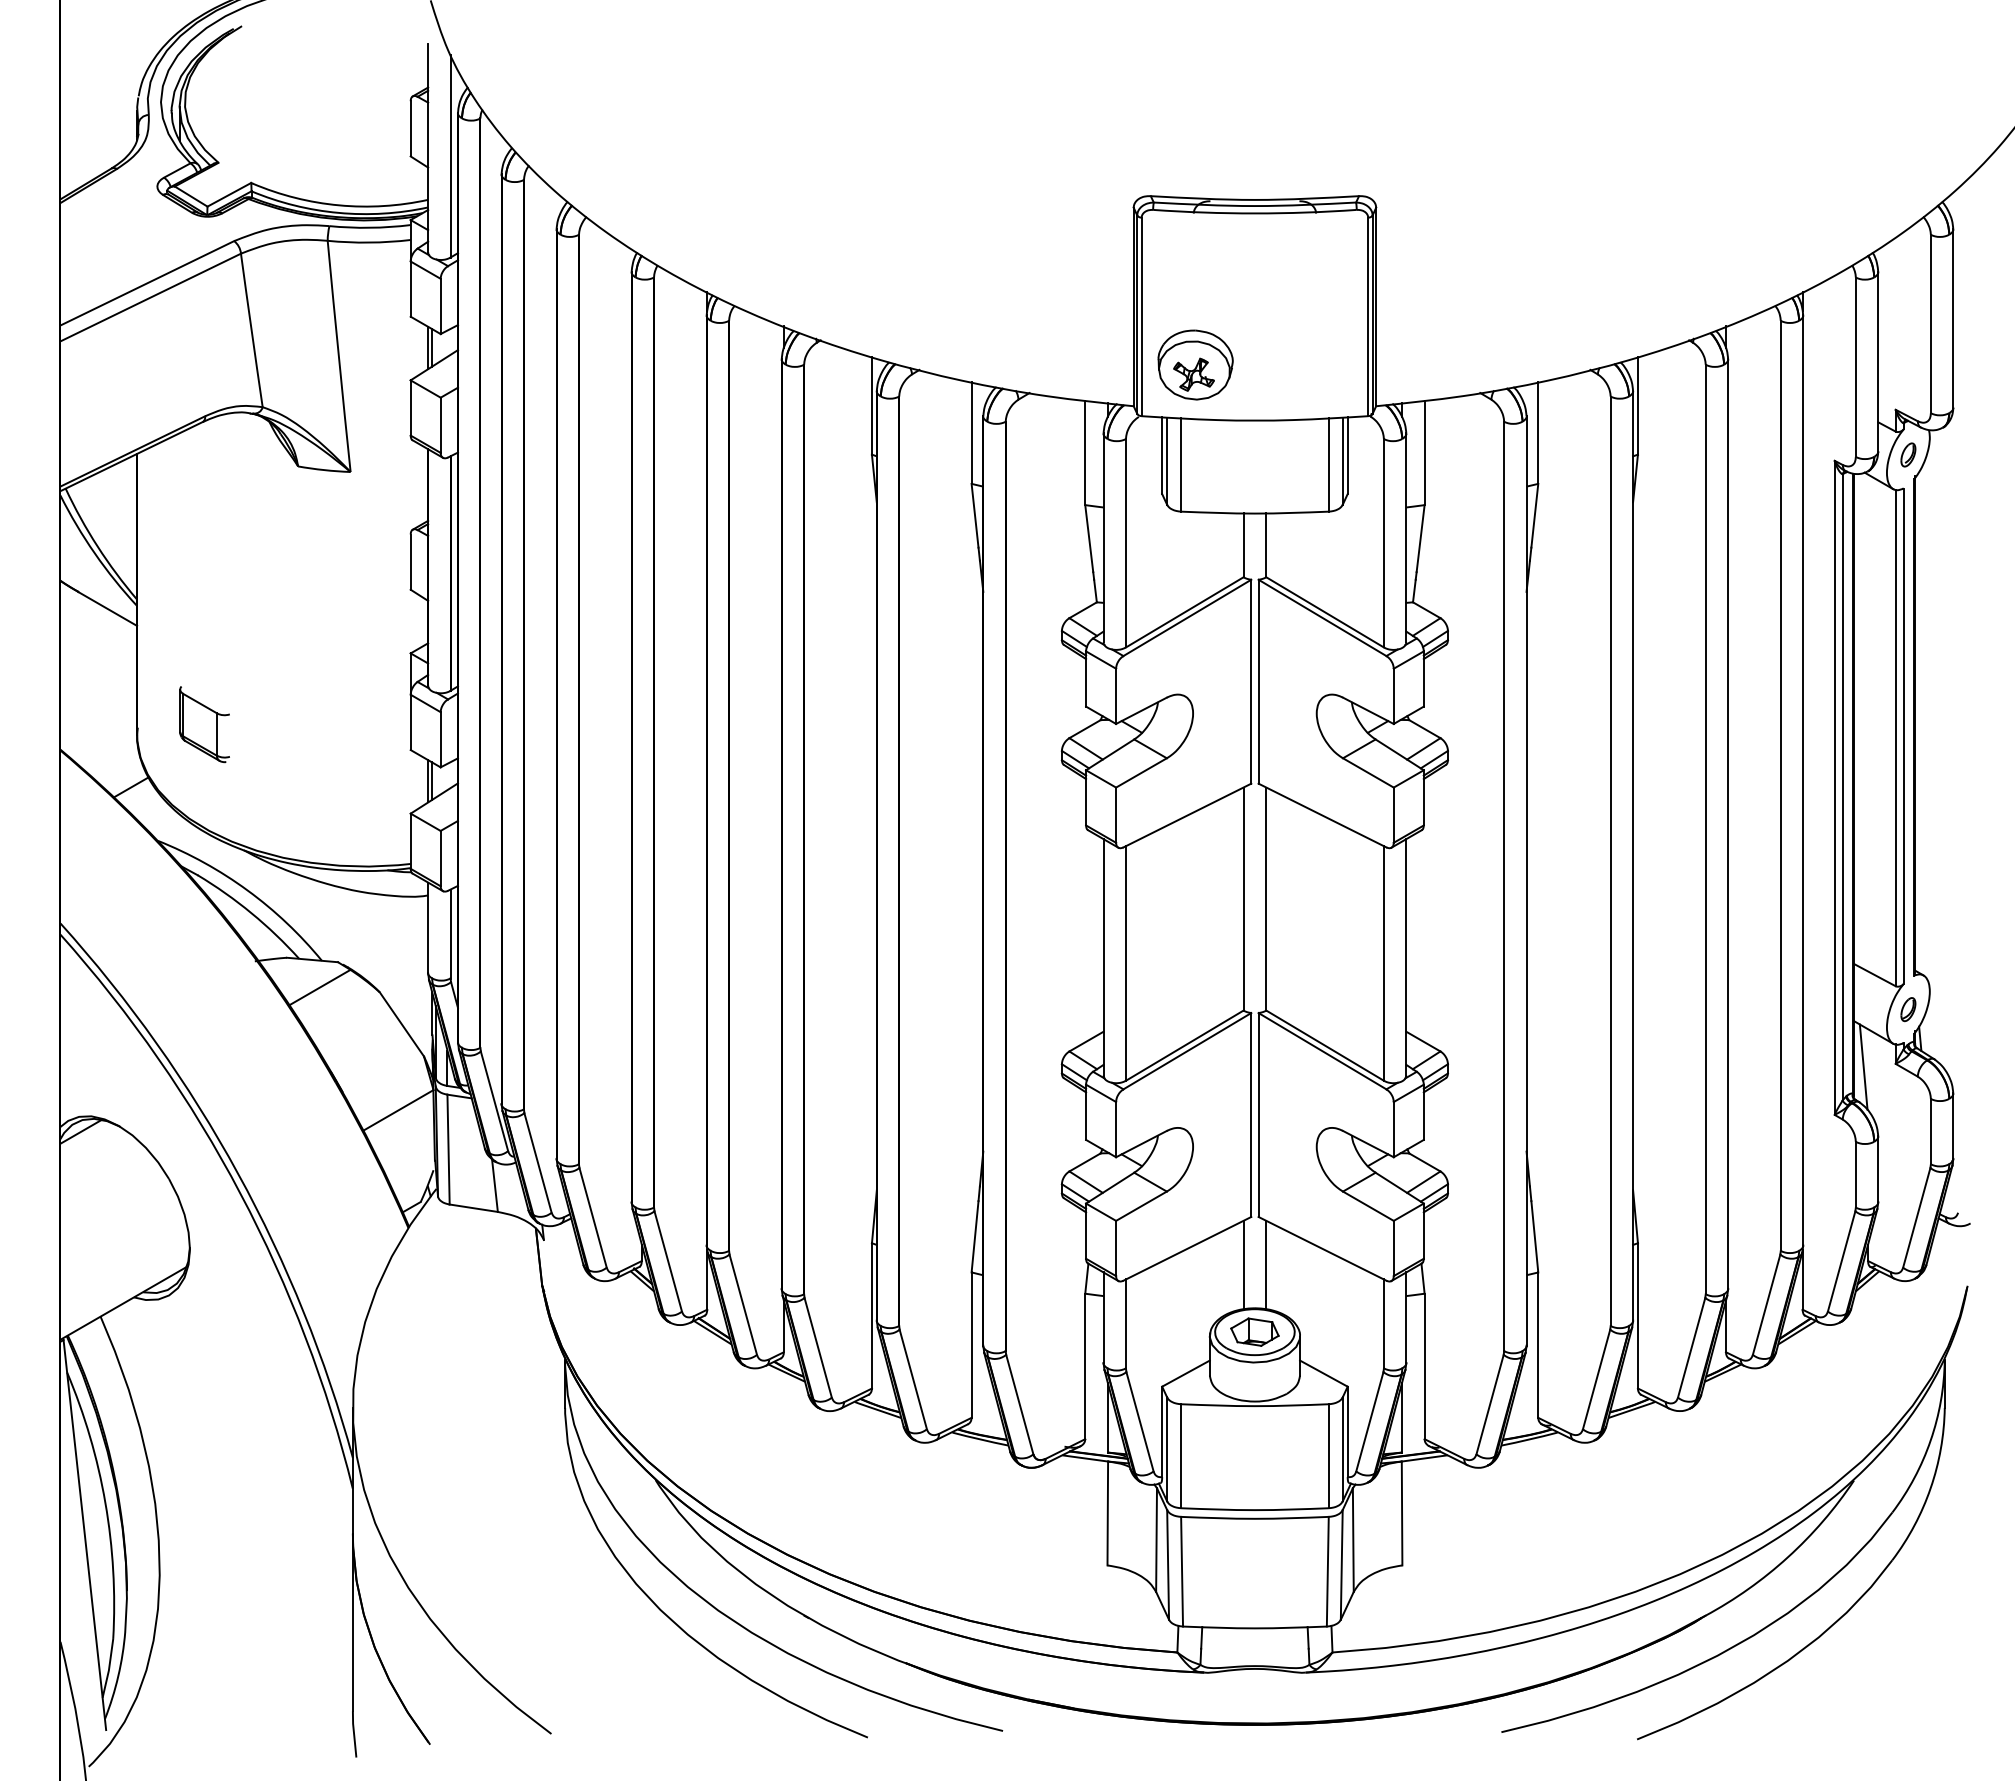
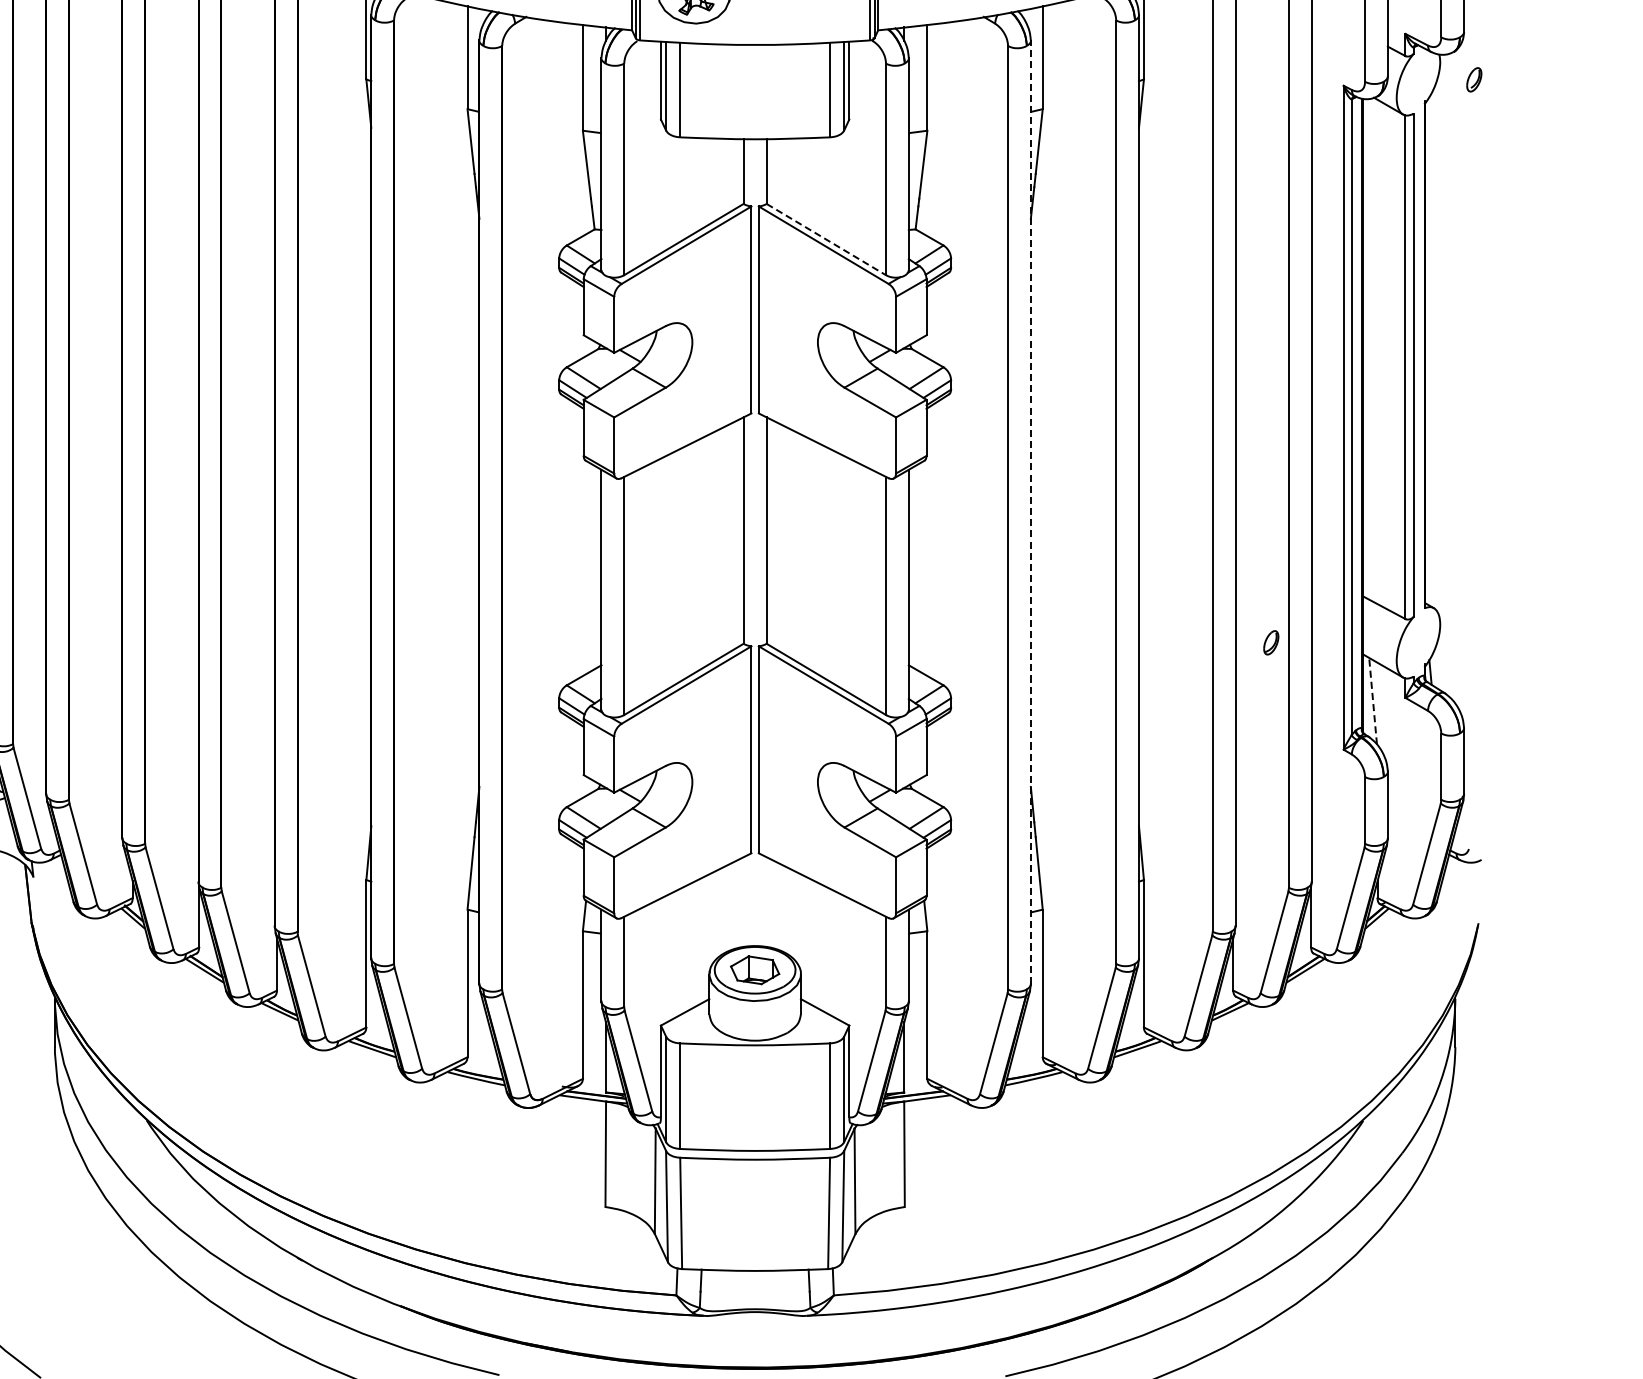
part: (1908, 454) -> (1474, 79), moved
line: (1325, 612) -> (826, 239), solid -> dashed
line: (1526, 880) -> (1030, 511), solid -> dashed
part: (1908, 1009) -> (1271, 642), moved
line: (1863, 1067) -> (1372, 701), solid -> dashed
line: (1243, 1264) -> (743, 901), removed
line: (1266, 1264) -> (766, 901), removed

